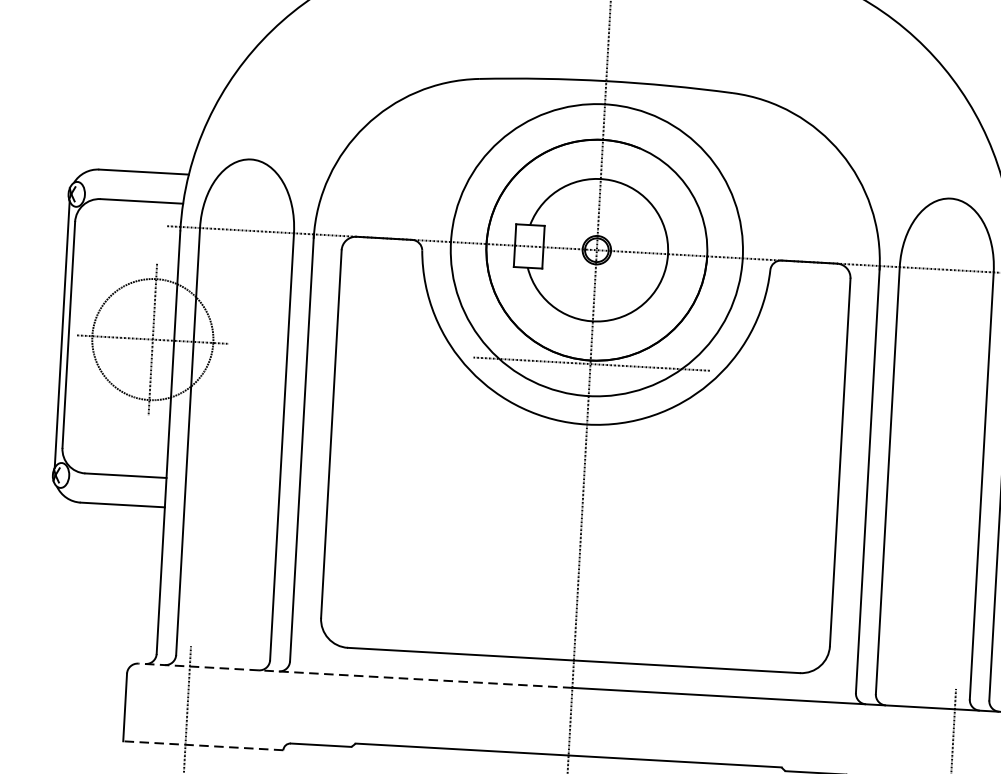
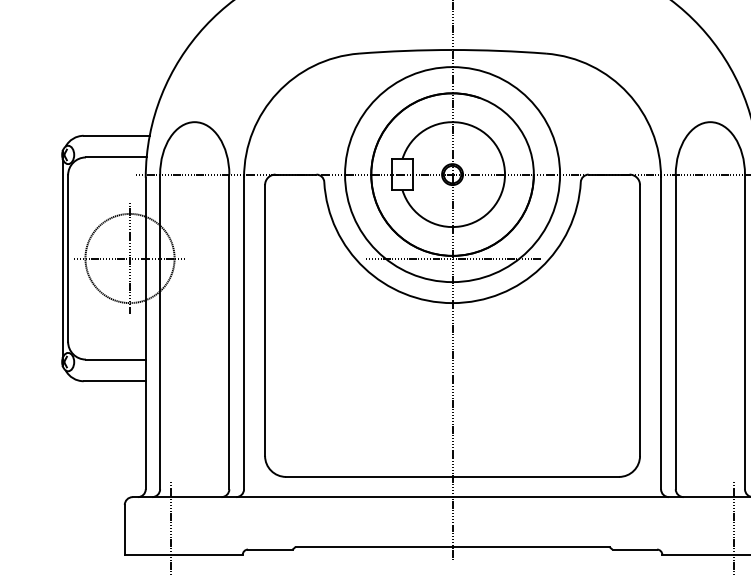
line: (355, 676) -> (292, 497), dashed -> solid
line: (202, 745) -> (183, 554), dashed -> solid

